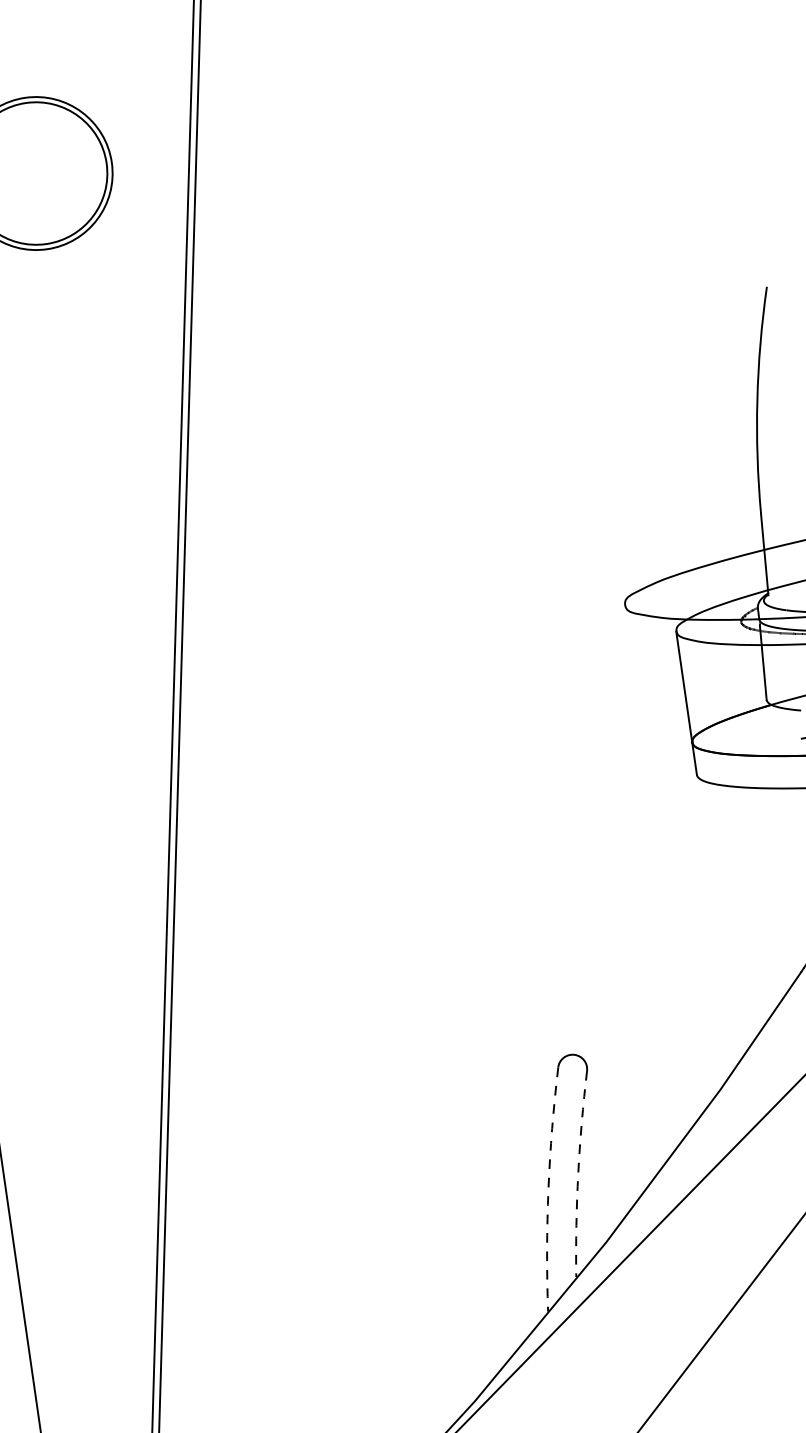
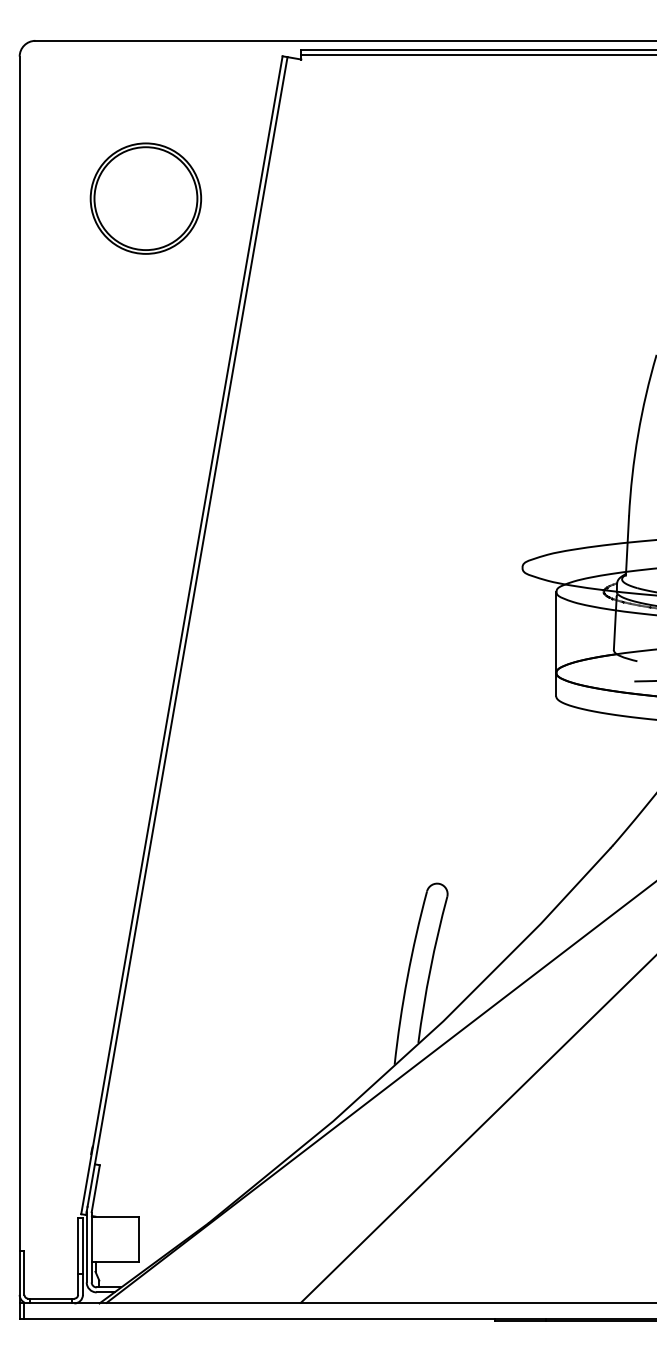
arc: (578, 1173) -> (430, 969), dashed -> solid
arc: (548, 1189) -> (407, 977), dashed -> solid

